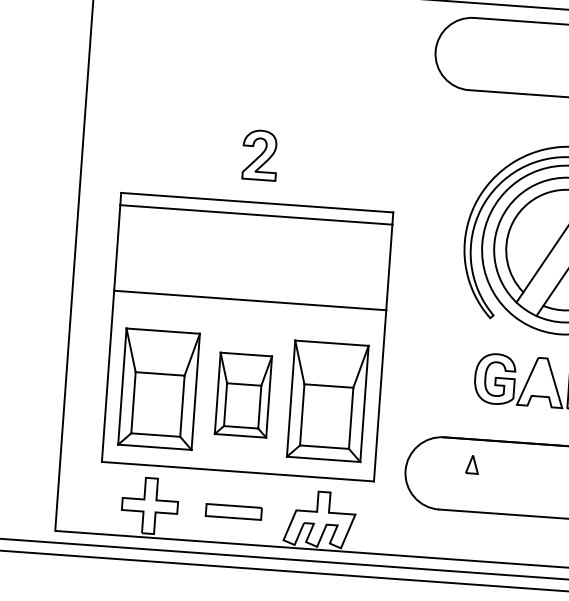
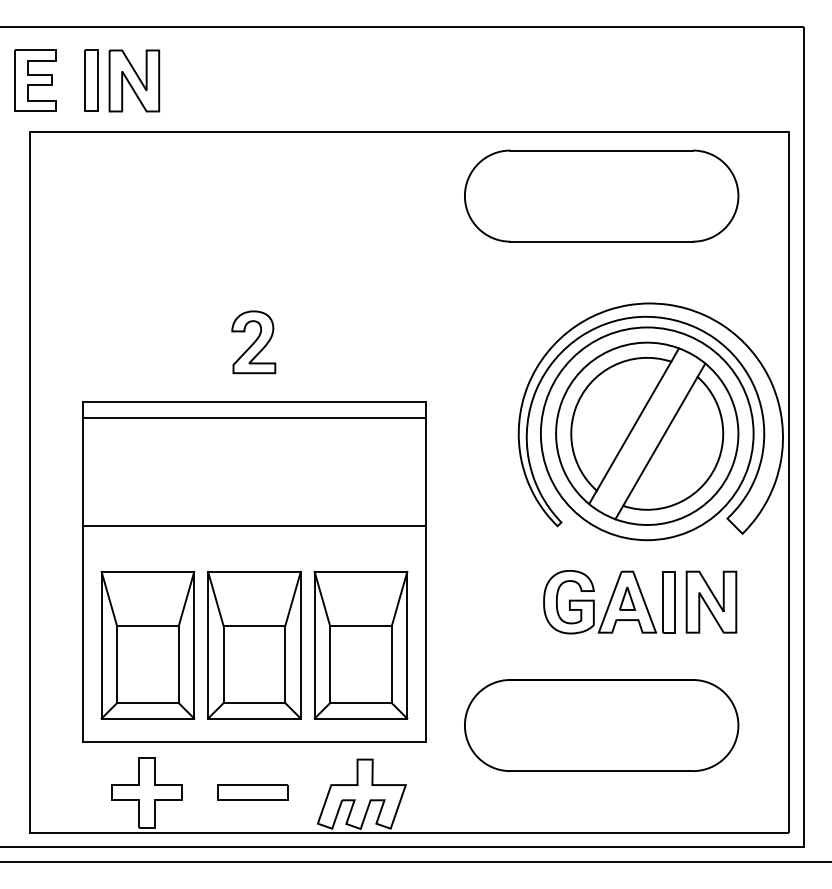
part: (243, 394) -> (254, 644), size x1.43
part: (472, 464) -> (627, 598), moved

